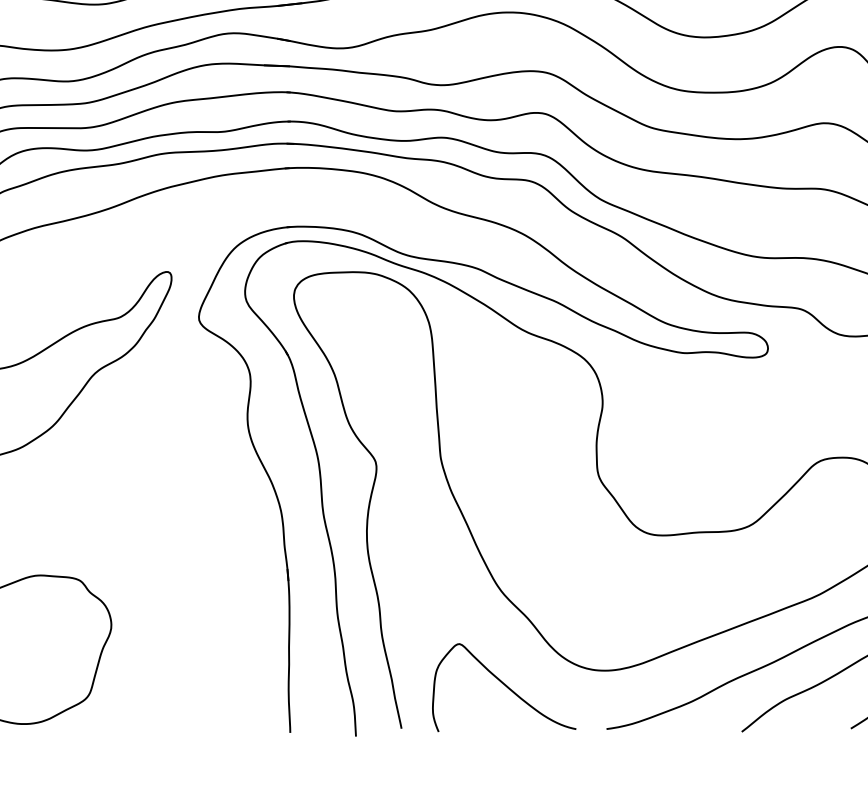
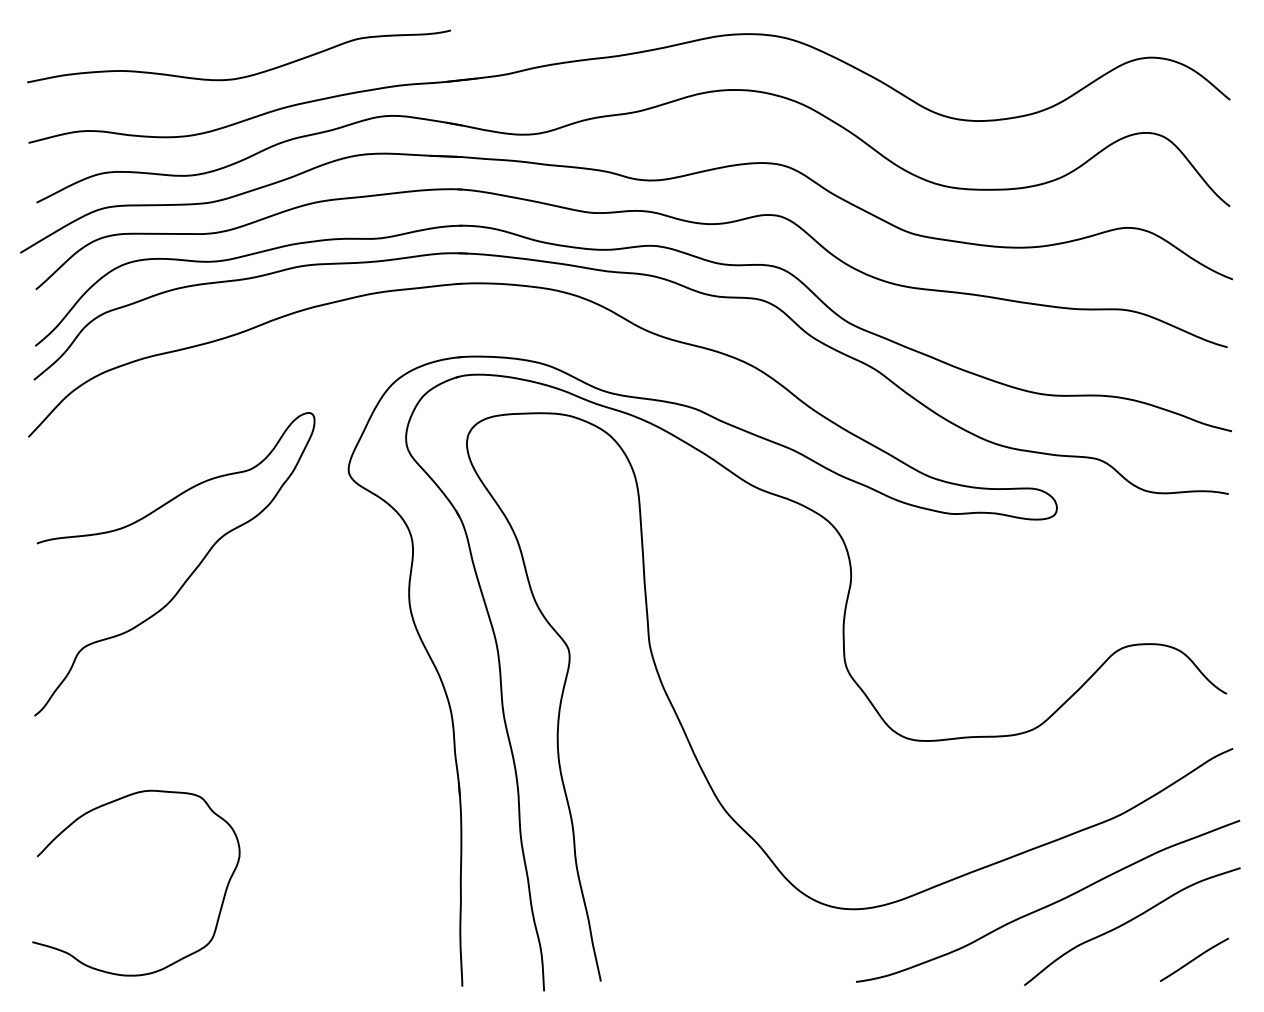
curve: (504, 686) -> (729, 928), removed

